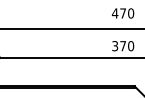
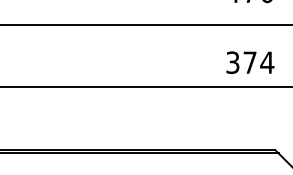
text: (130, 46) -> (266, 63), 370 -> 374

